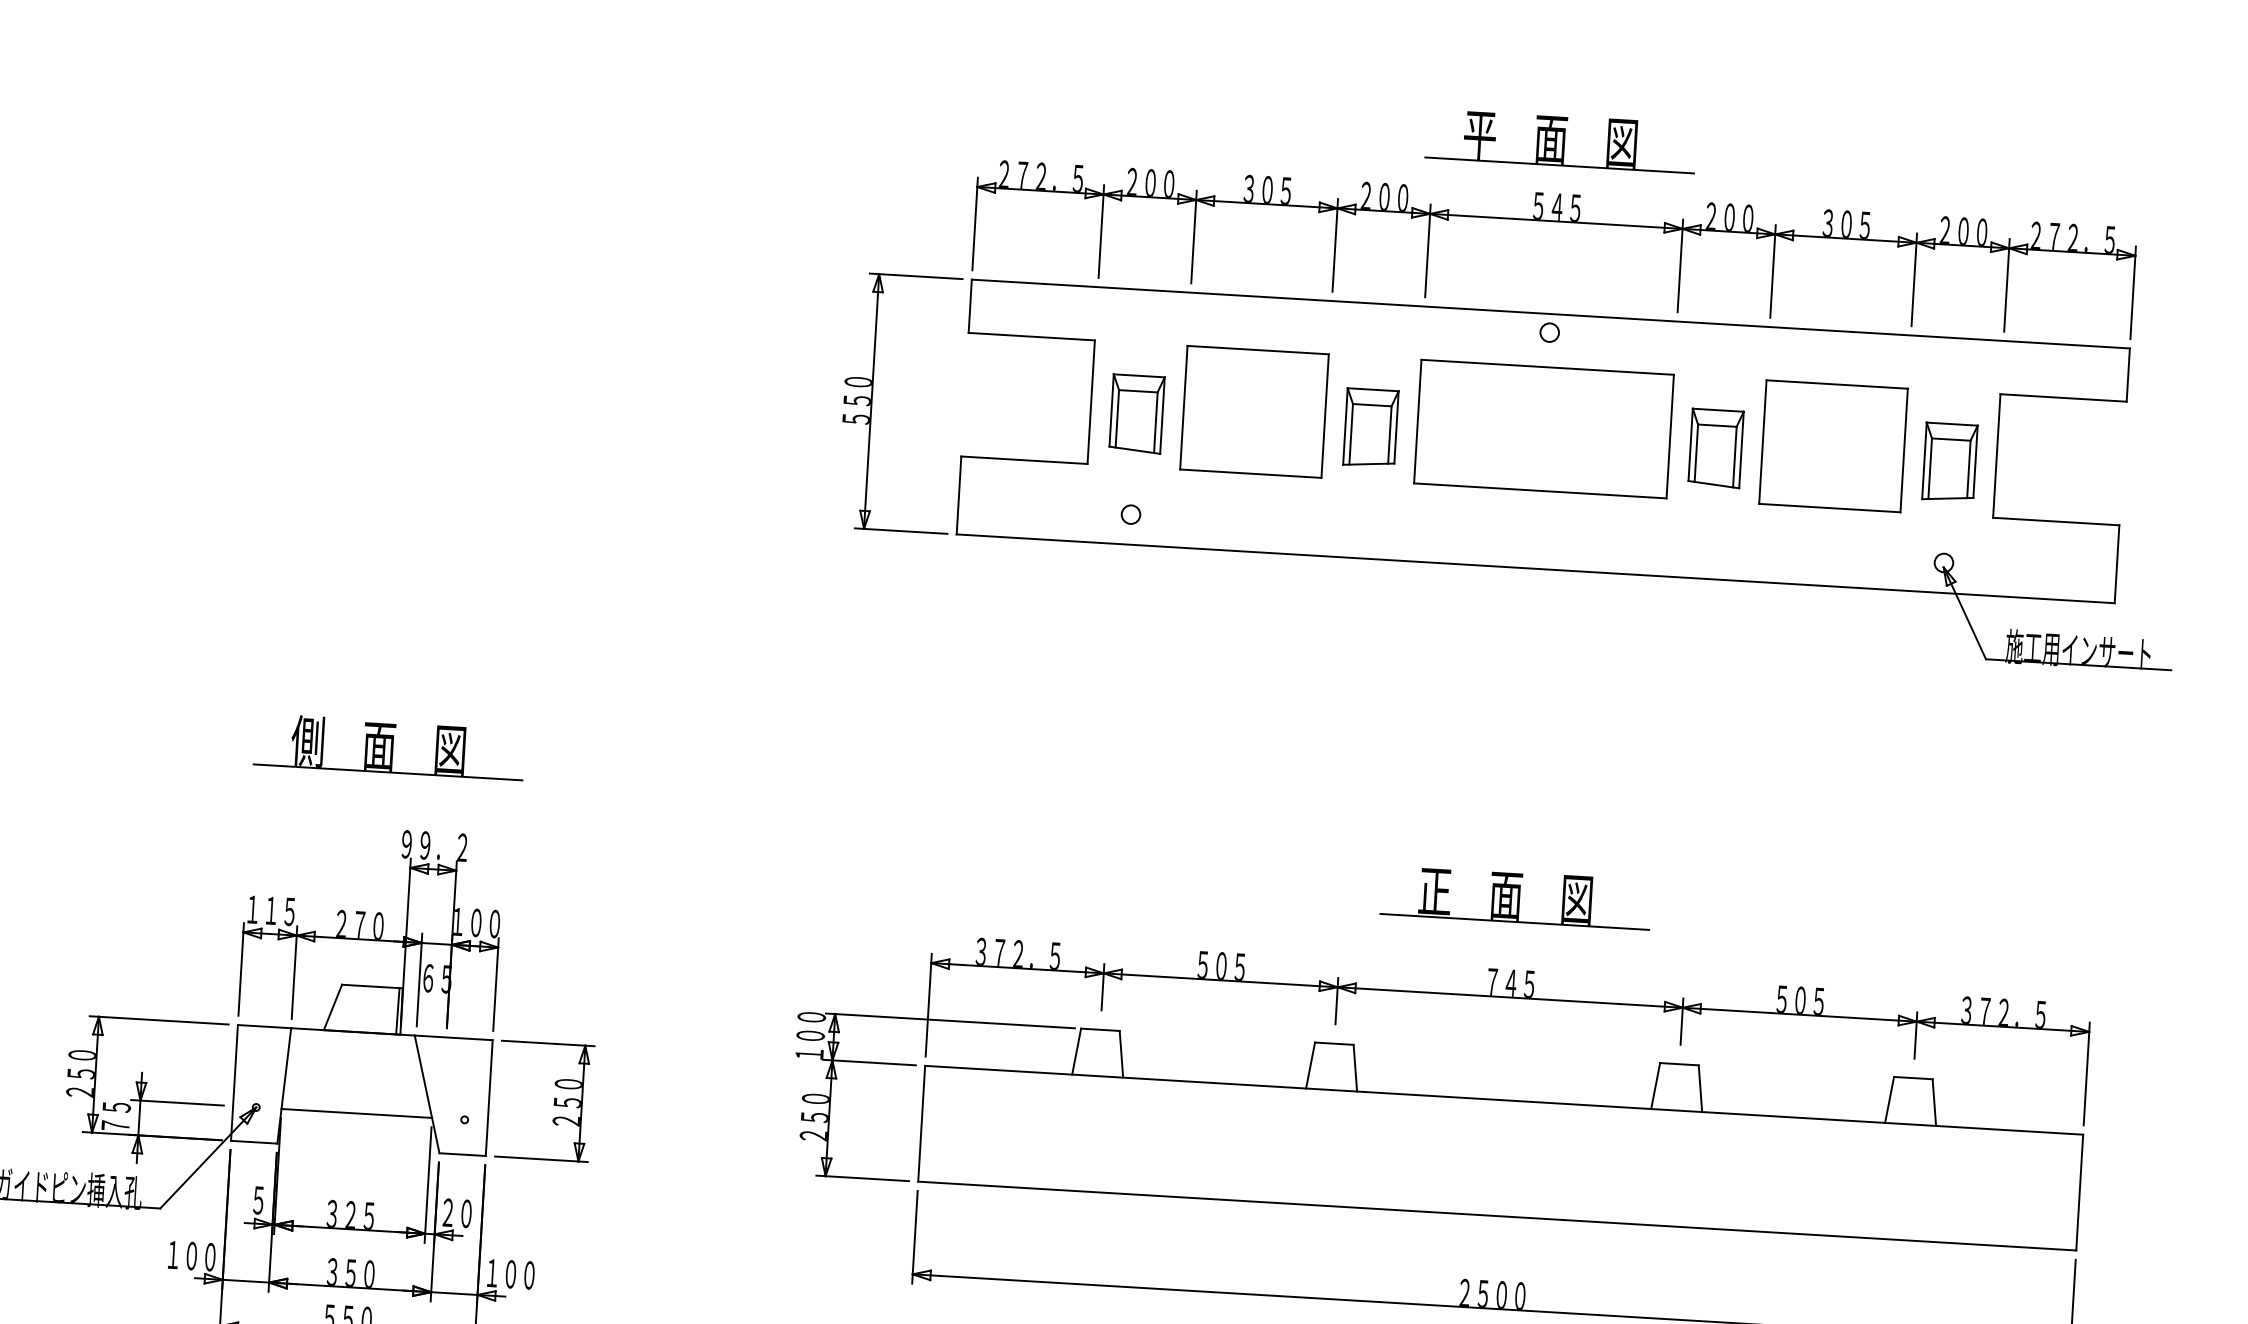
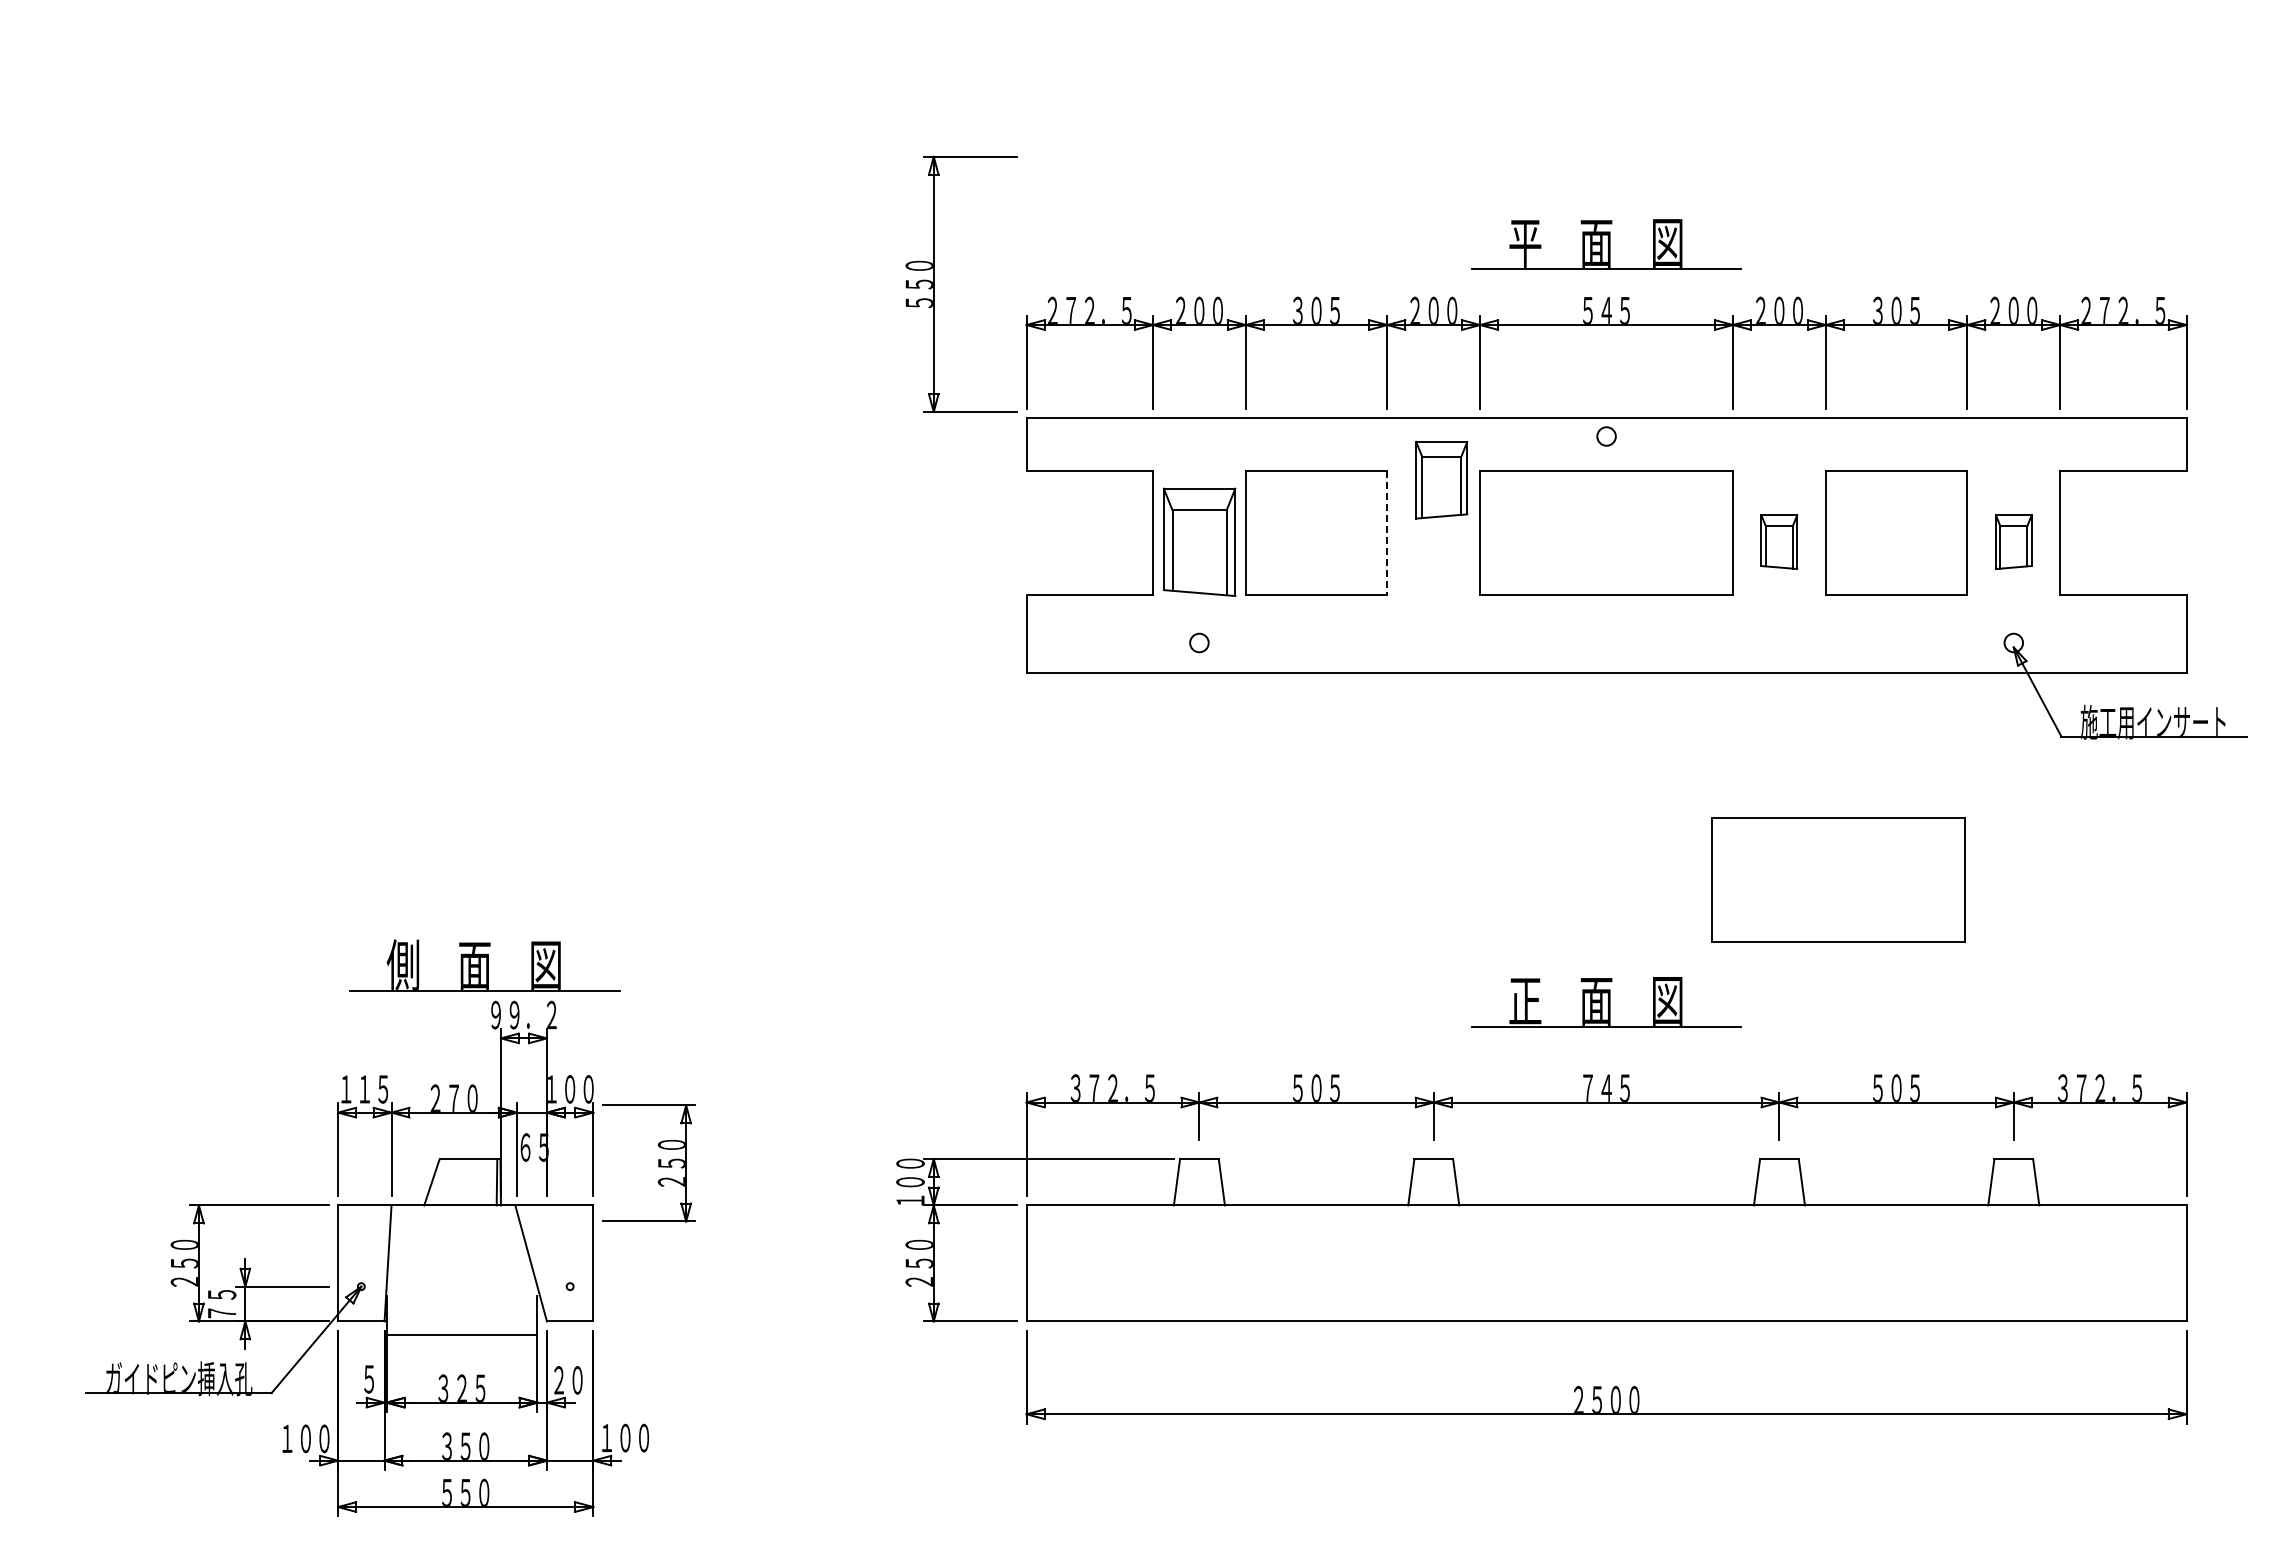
part: (872, 401) -> (934, 284), moved
part: (1136, 413) -> (1198, 541), size x1.4
line: (1325, 416) -> (1387, 533), solid -> dashed
part: (1370, 427) -> (1441, 479), moved
part: (1715, 447) -> (1778, 541), size x0.7
part: (1949, 461) -> (2013, 541), size x0.7
part: (389, 746) -> (484, 965), moved
part: (1754, 788) -> (1838, 879), added
part: (554, 1101) -> (658, 1163), moved
line: (356, 1113) -> (461, 1334), moved

